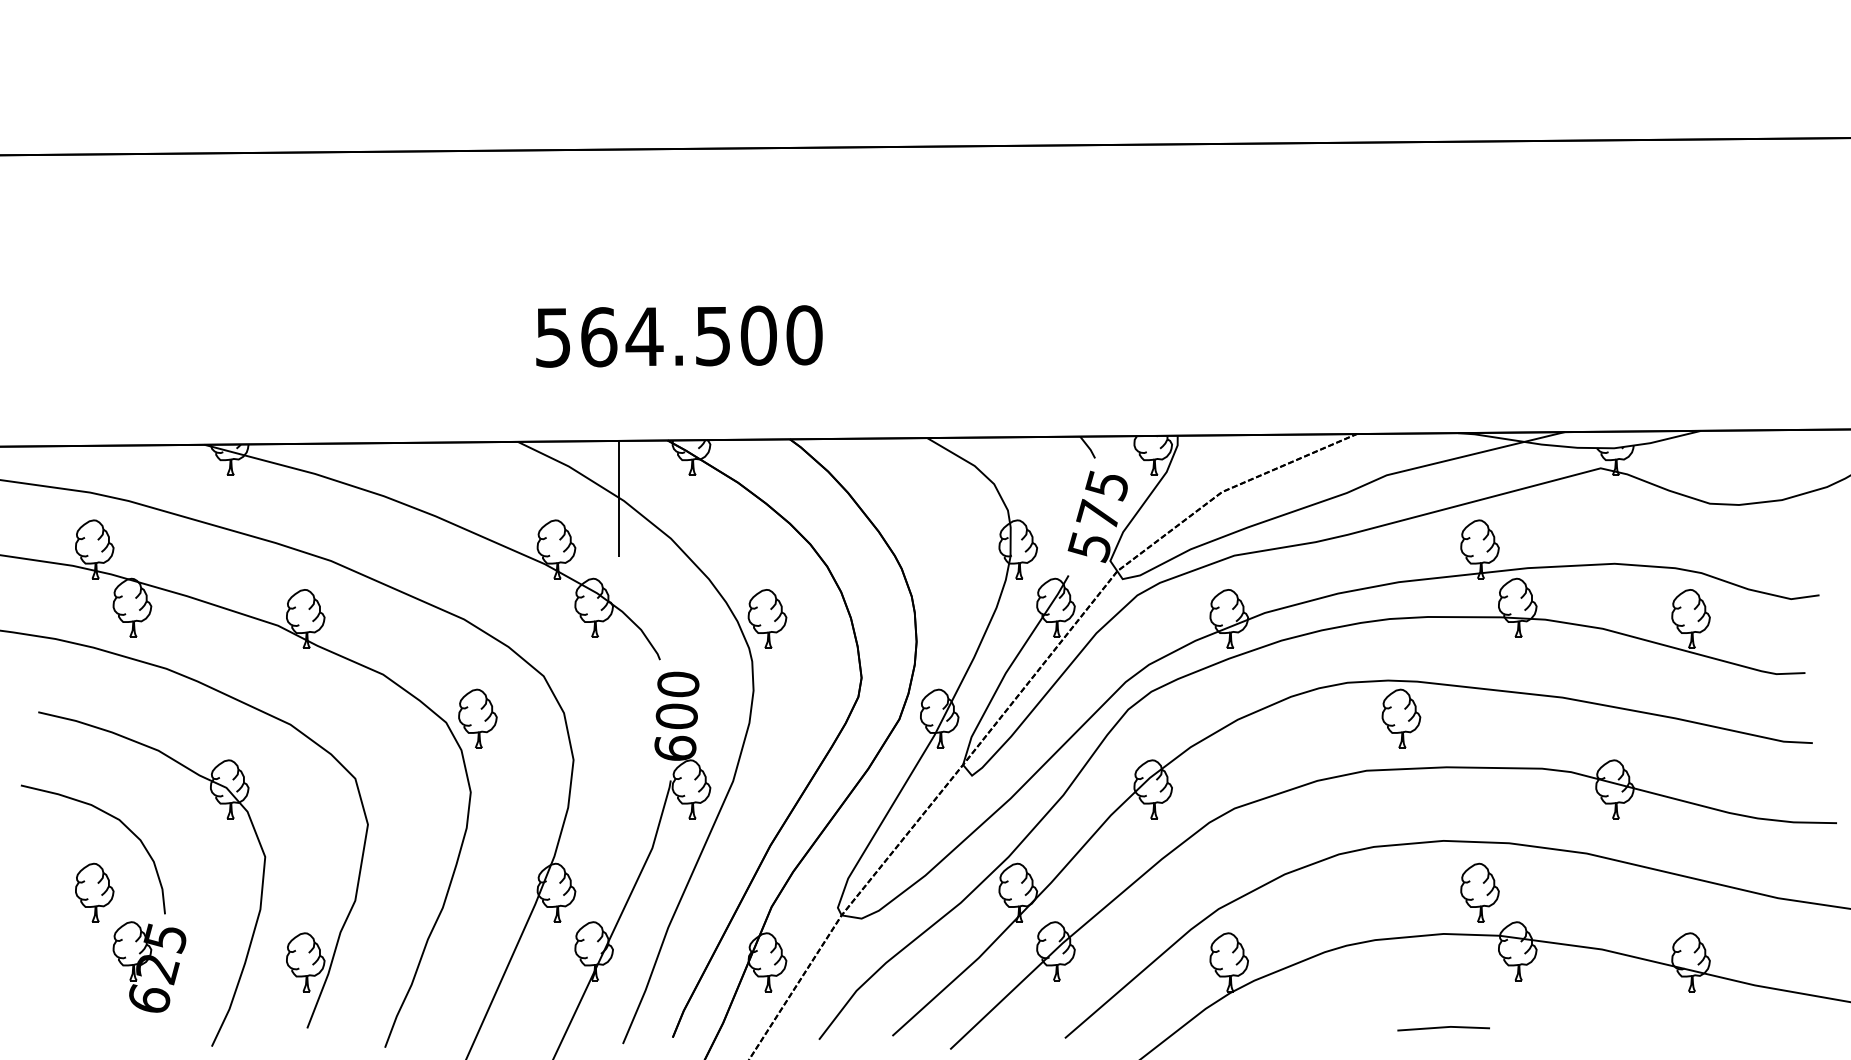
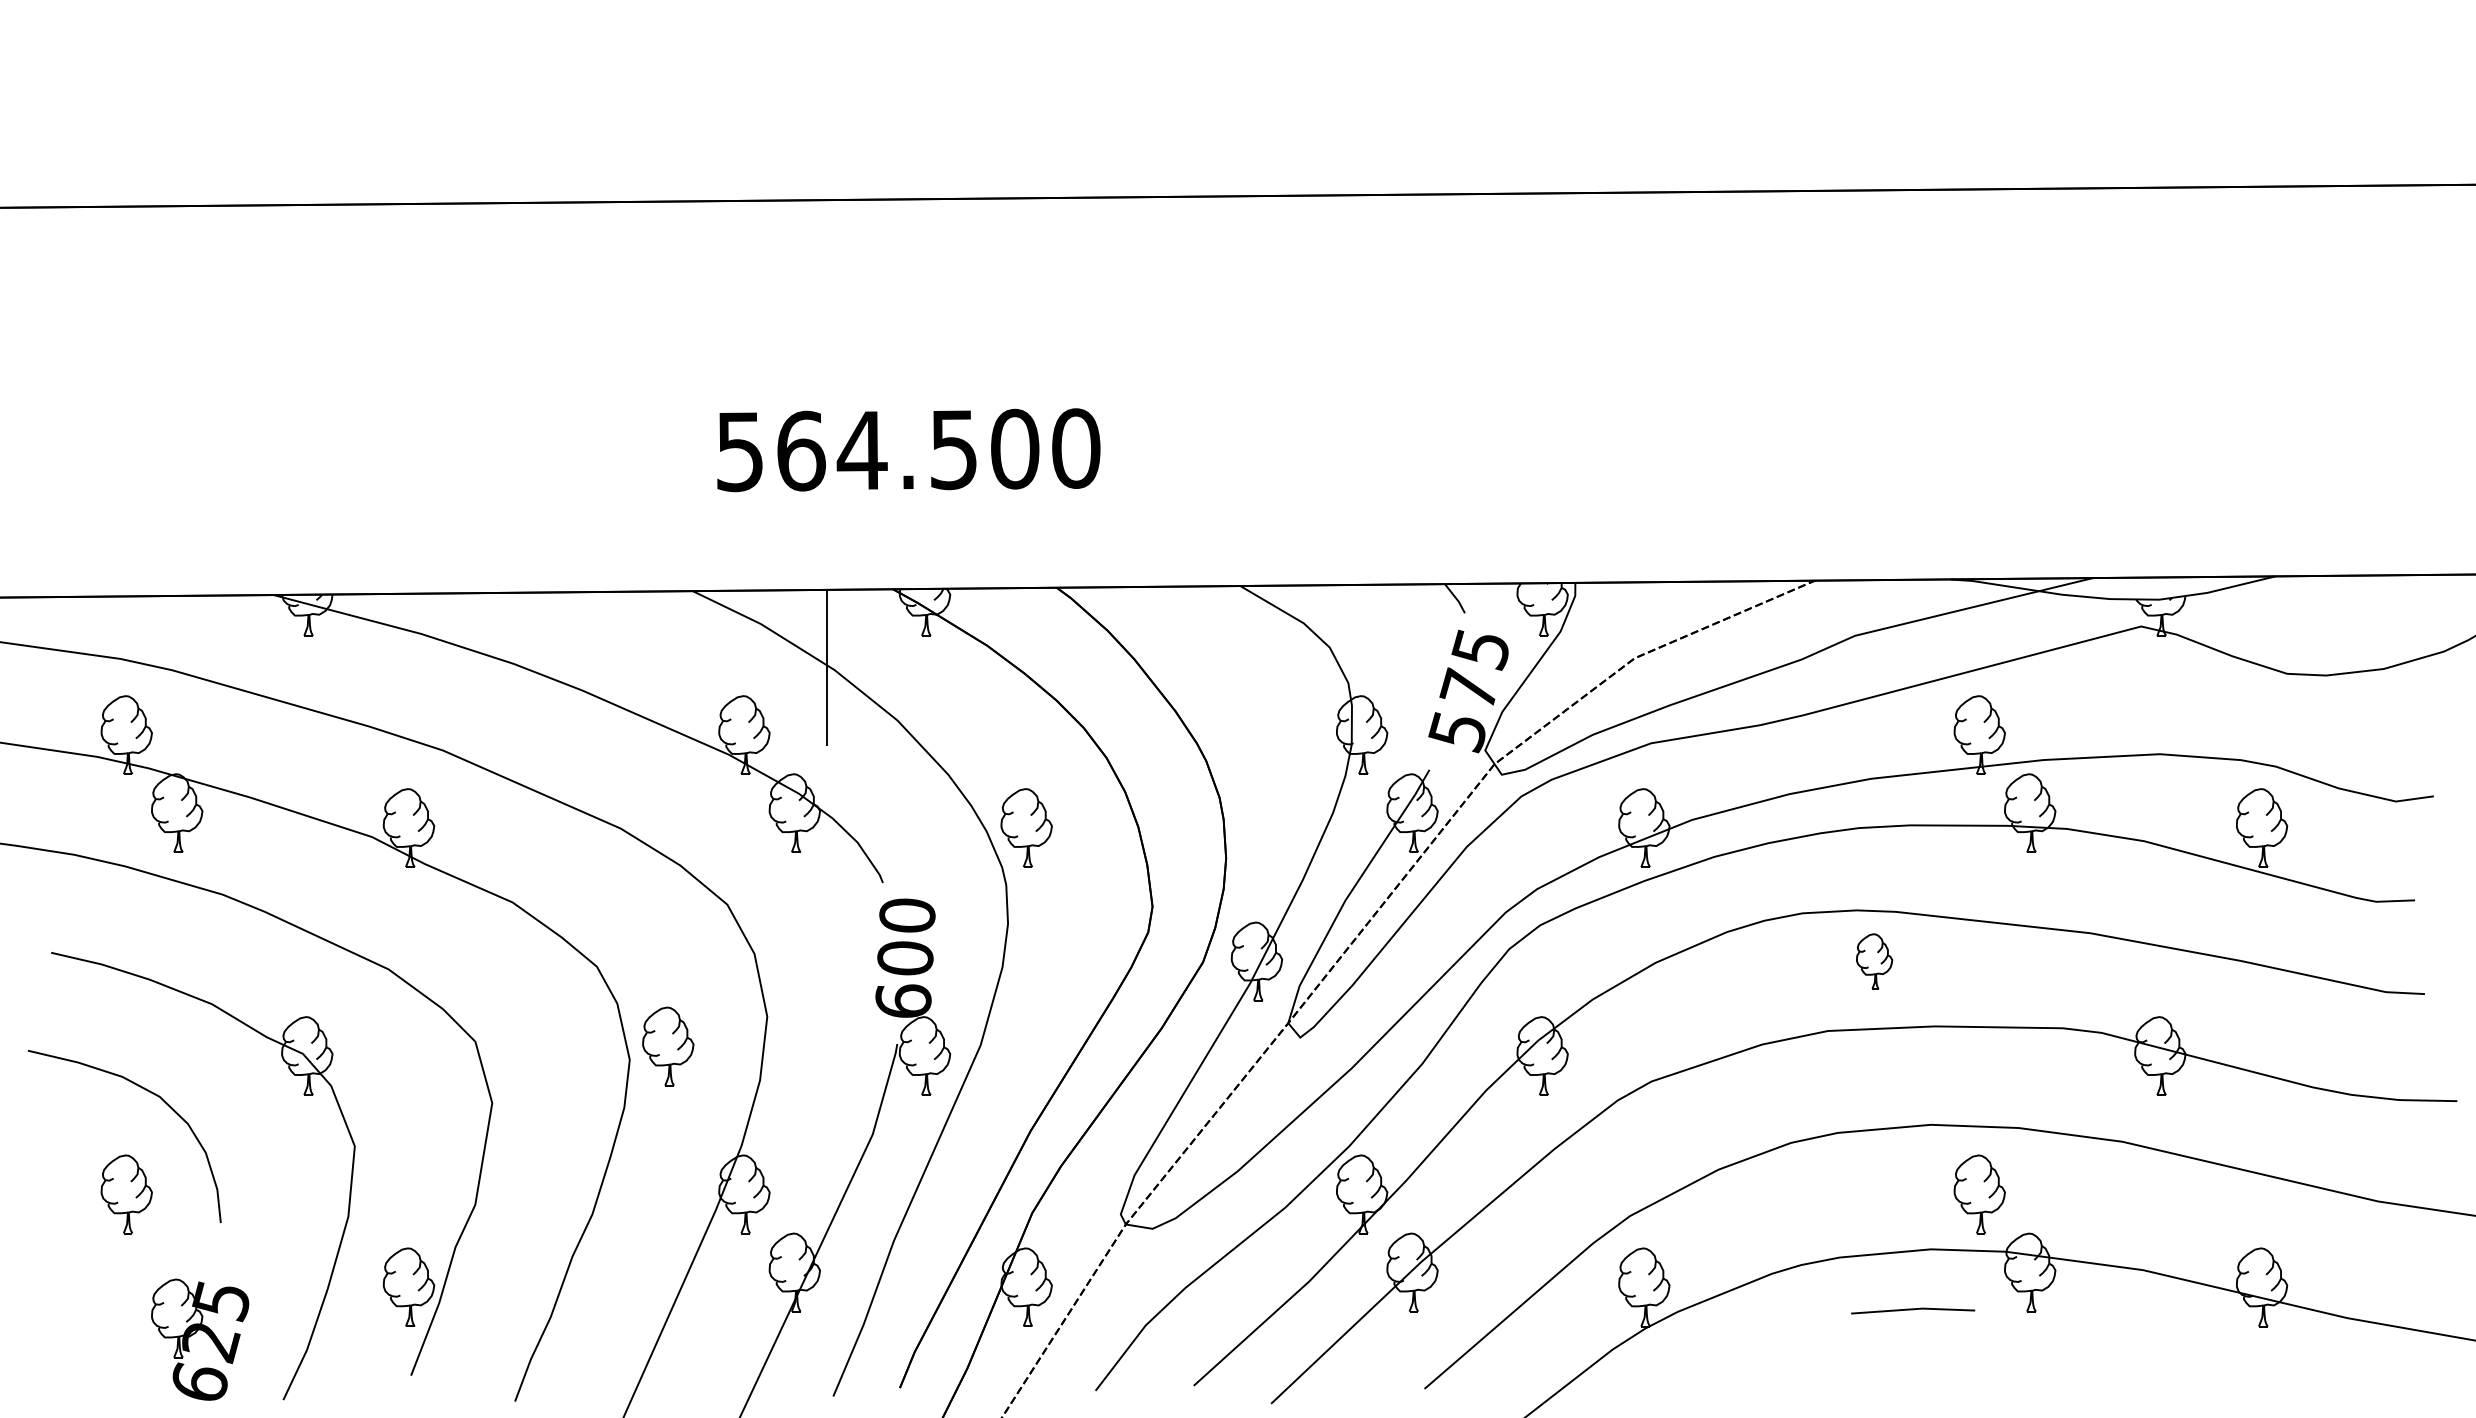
part: (478, 718) -> (668, 1046), moved
part: (1401, 718) -> (1874, 961), size x0.7
part: (146, 962) -> (196, 1333), moved
line: (1443, 1028) -> (1913, 1310), moved

